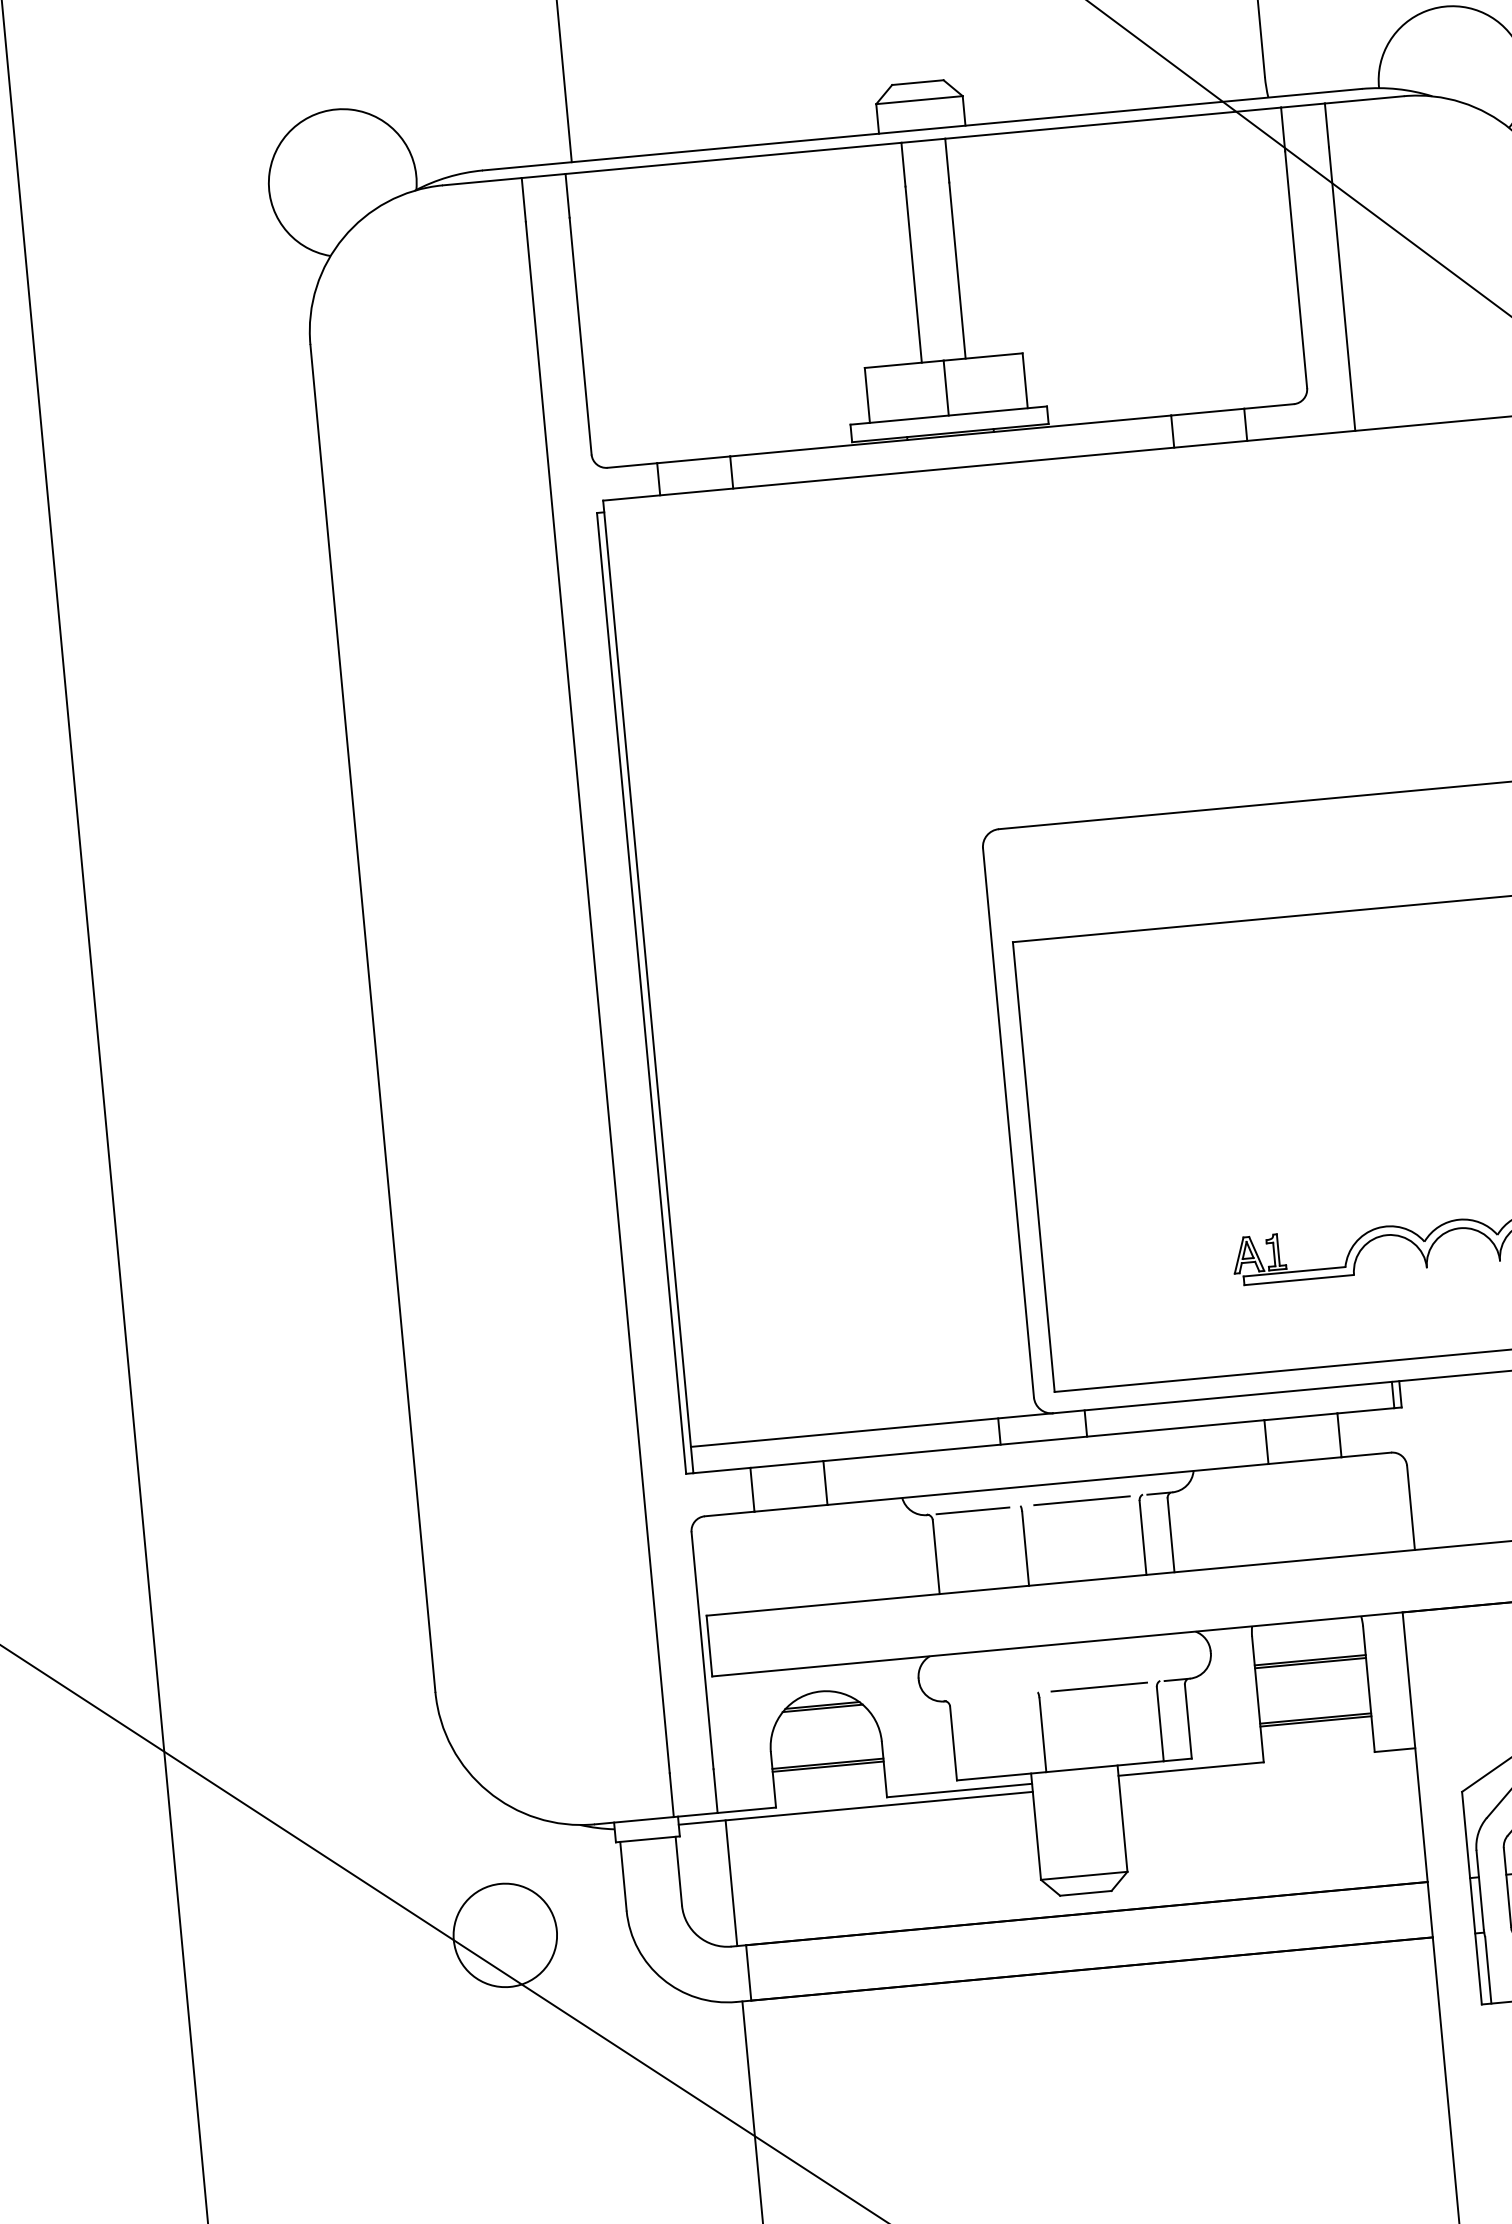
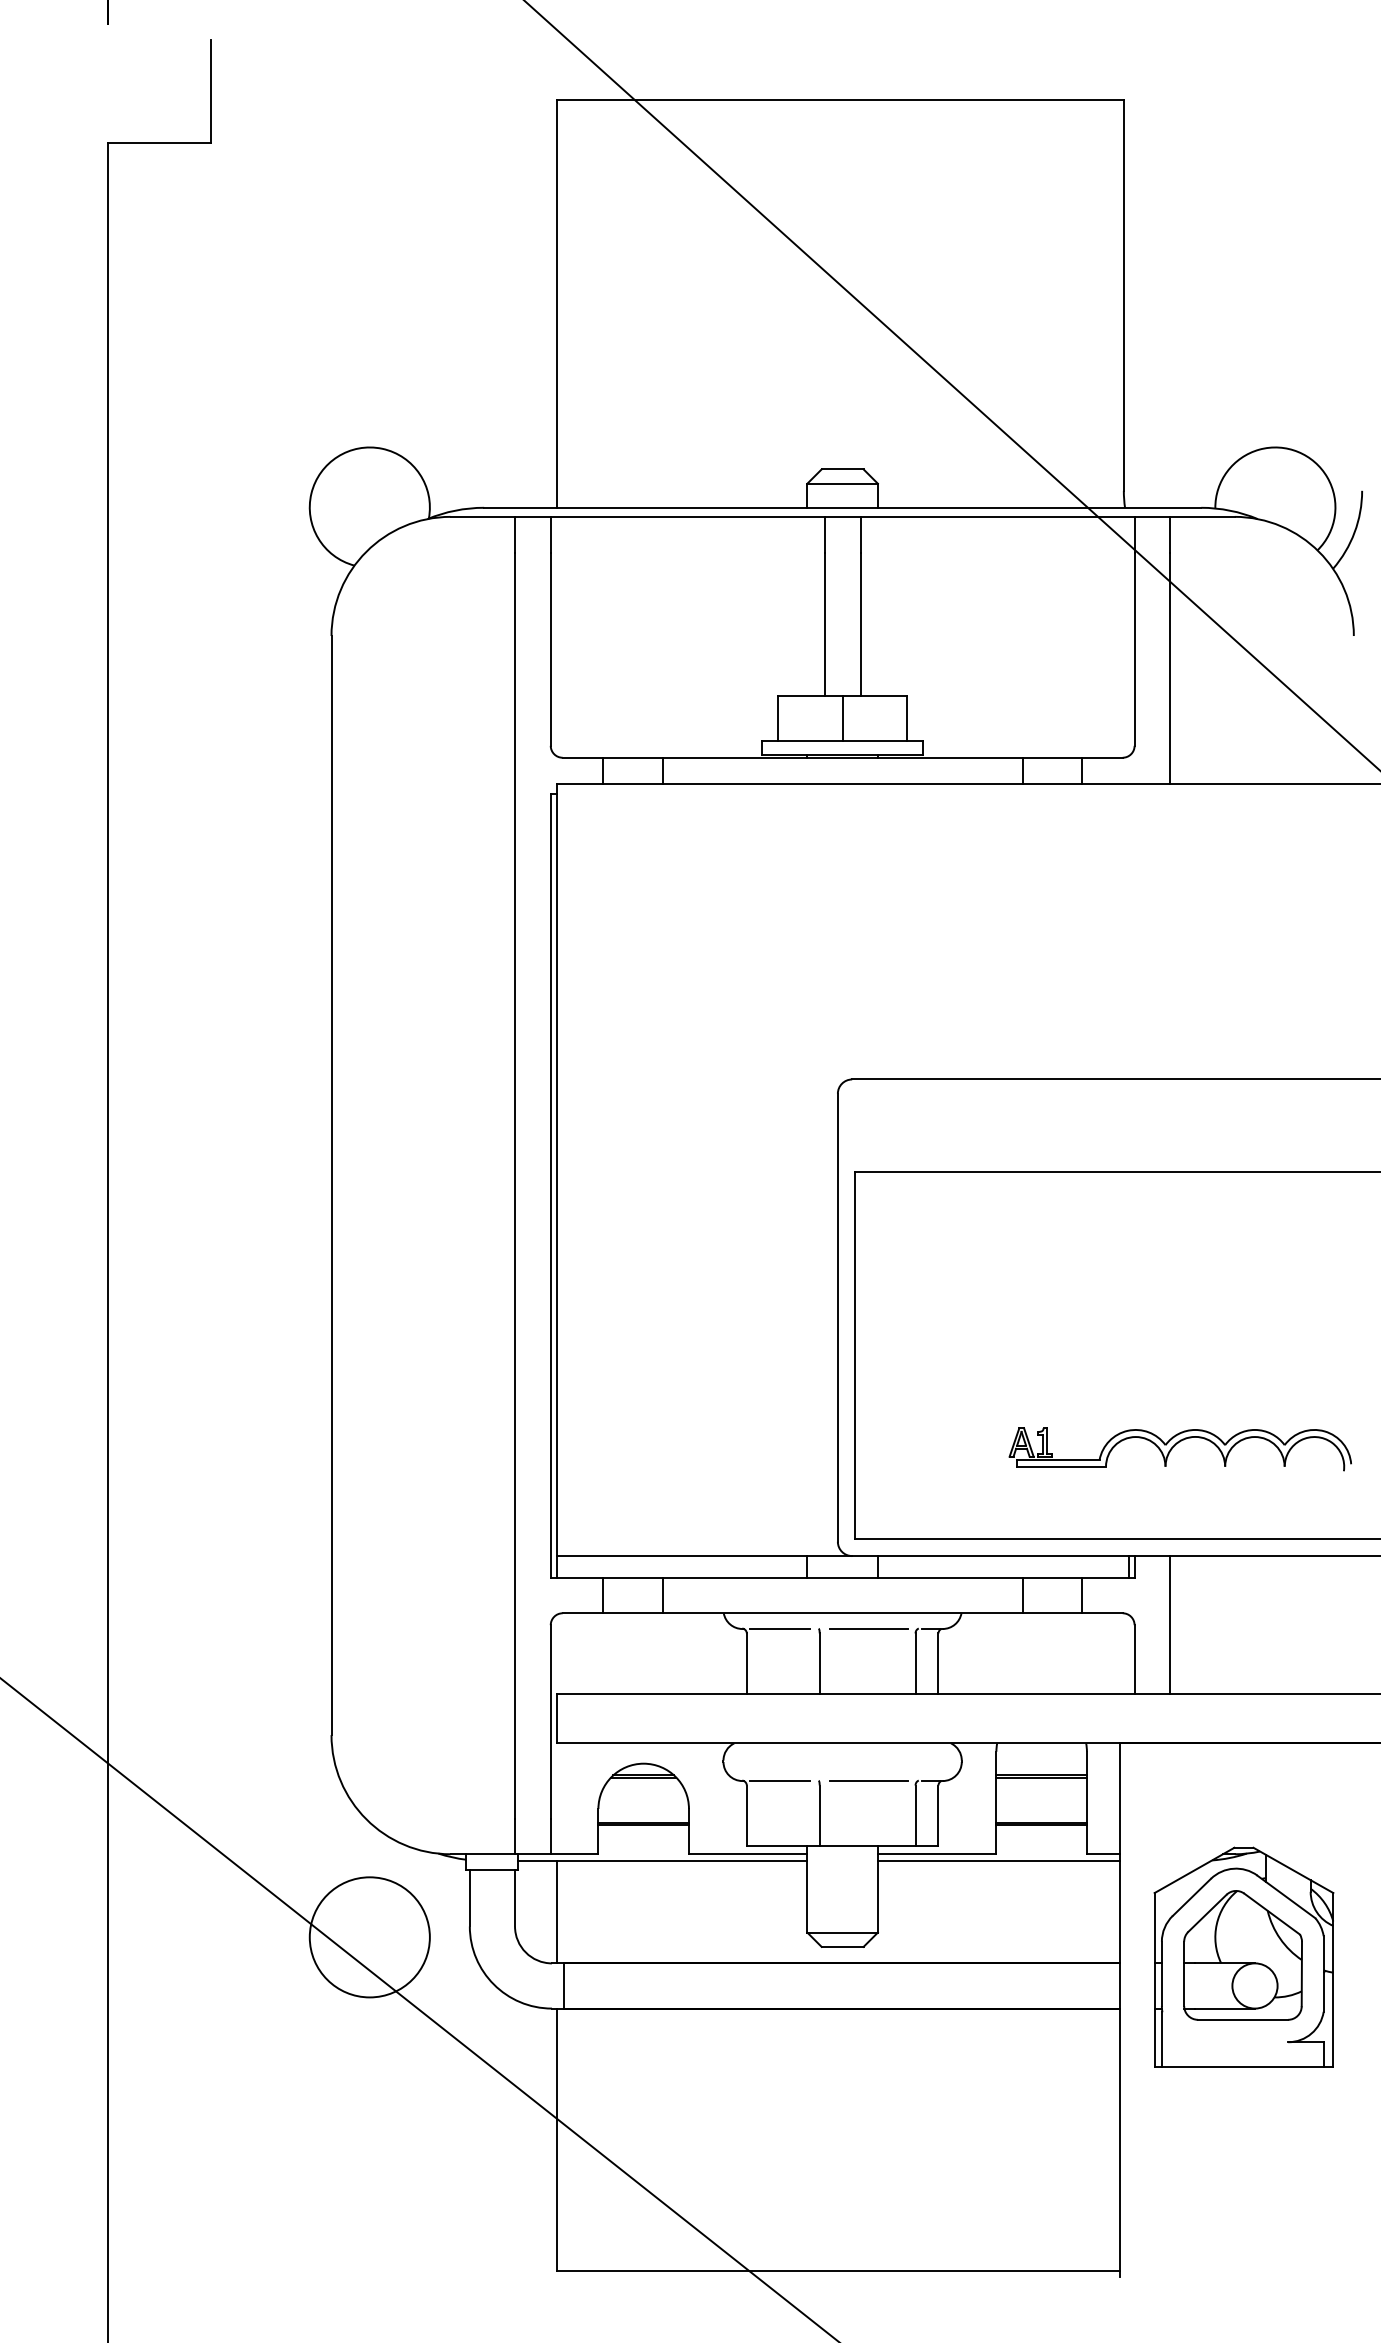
line: (1451, 1460) -> (1170, 1624), added
line: (989, 1697) -> (779, 1781), added
line: (1267, 1769) -> (998, 1860), added
circle: (504, 1935) -> (369, 1937), size x1.43

